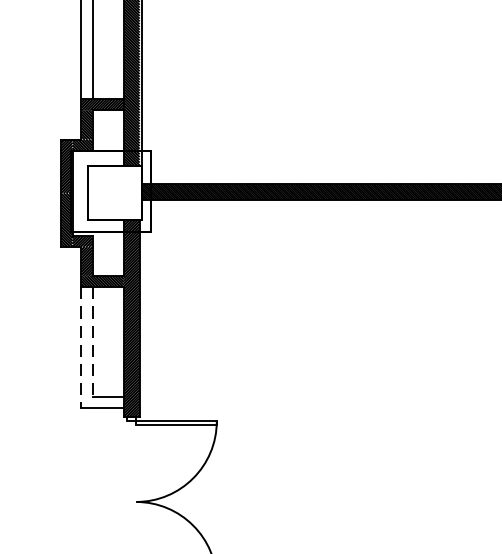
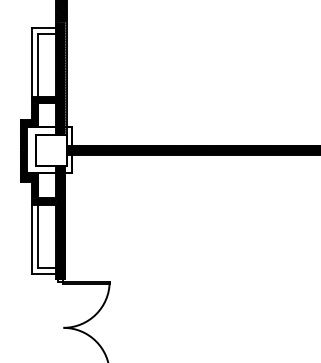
line: (92, 342) -> (38, 236), dashed -> solid
line: (82, 347) -> (32, 239), dashed -> solid

